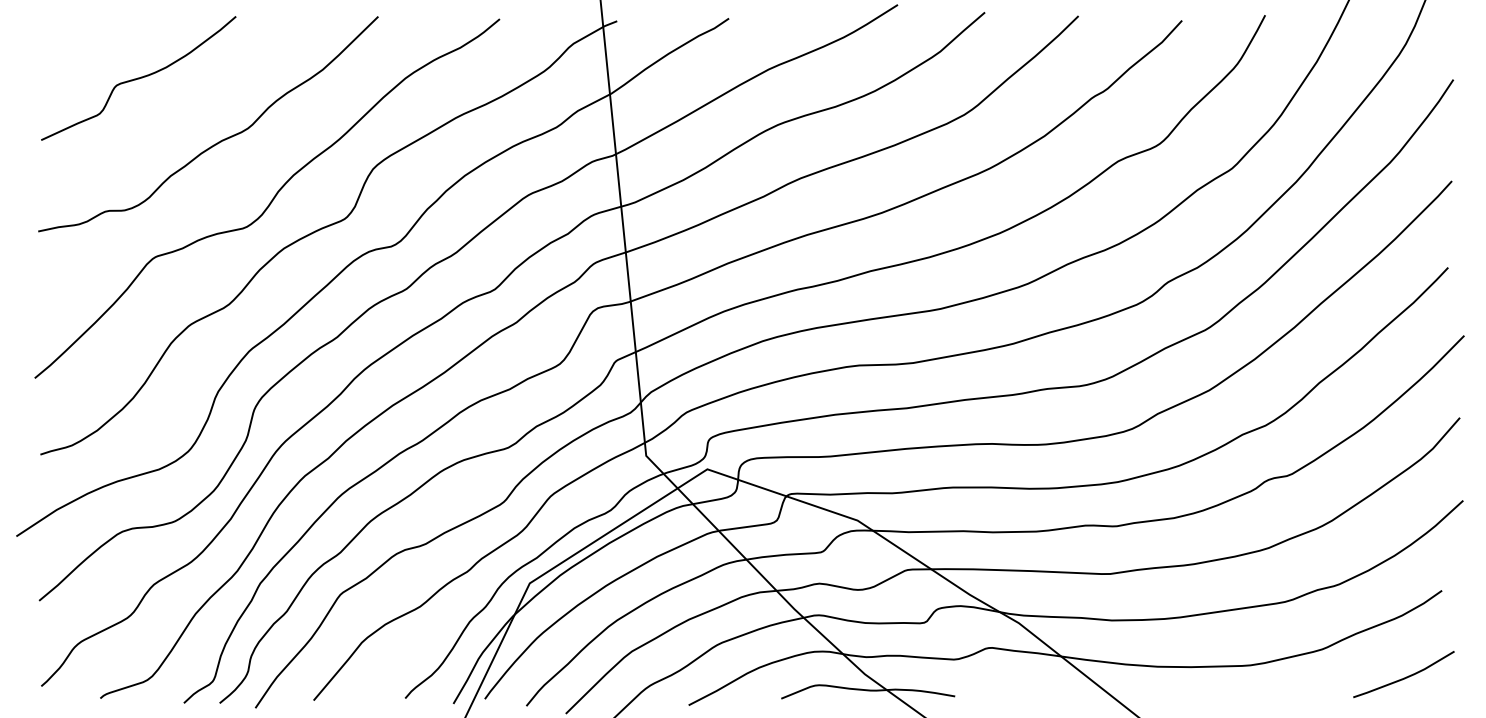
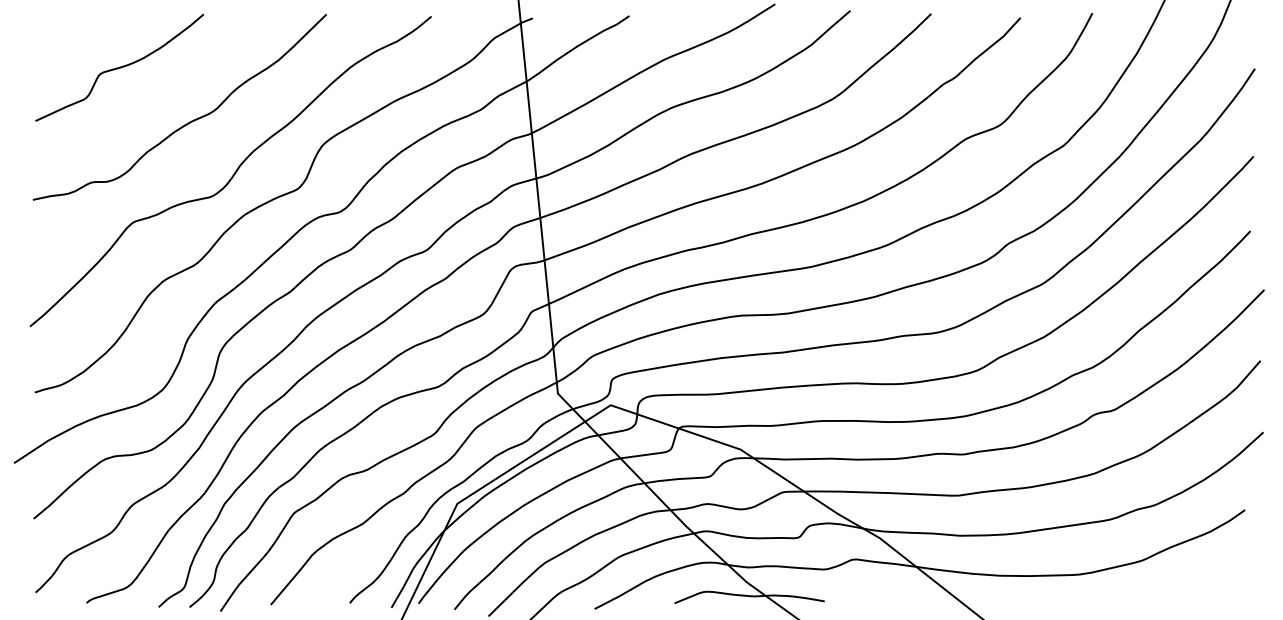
curve: (1403, 677) -> (1211, 585), removed

